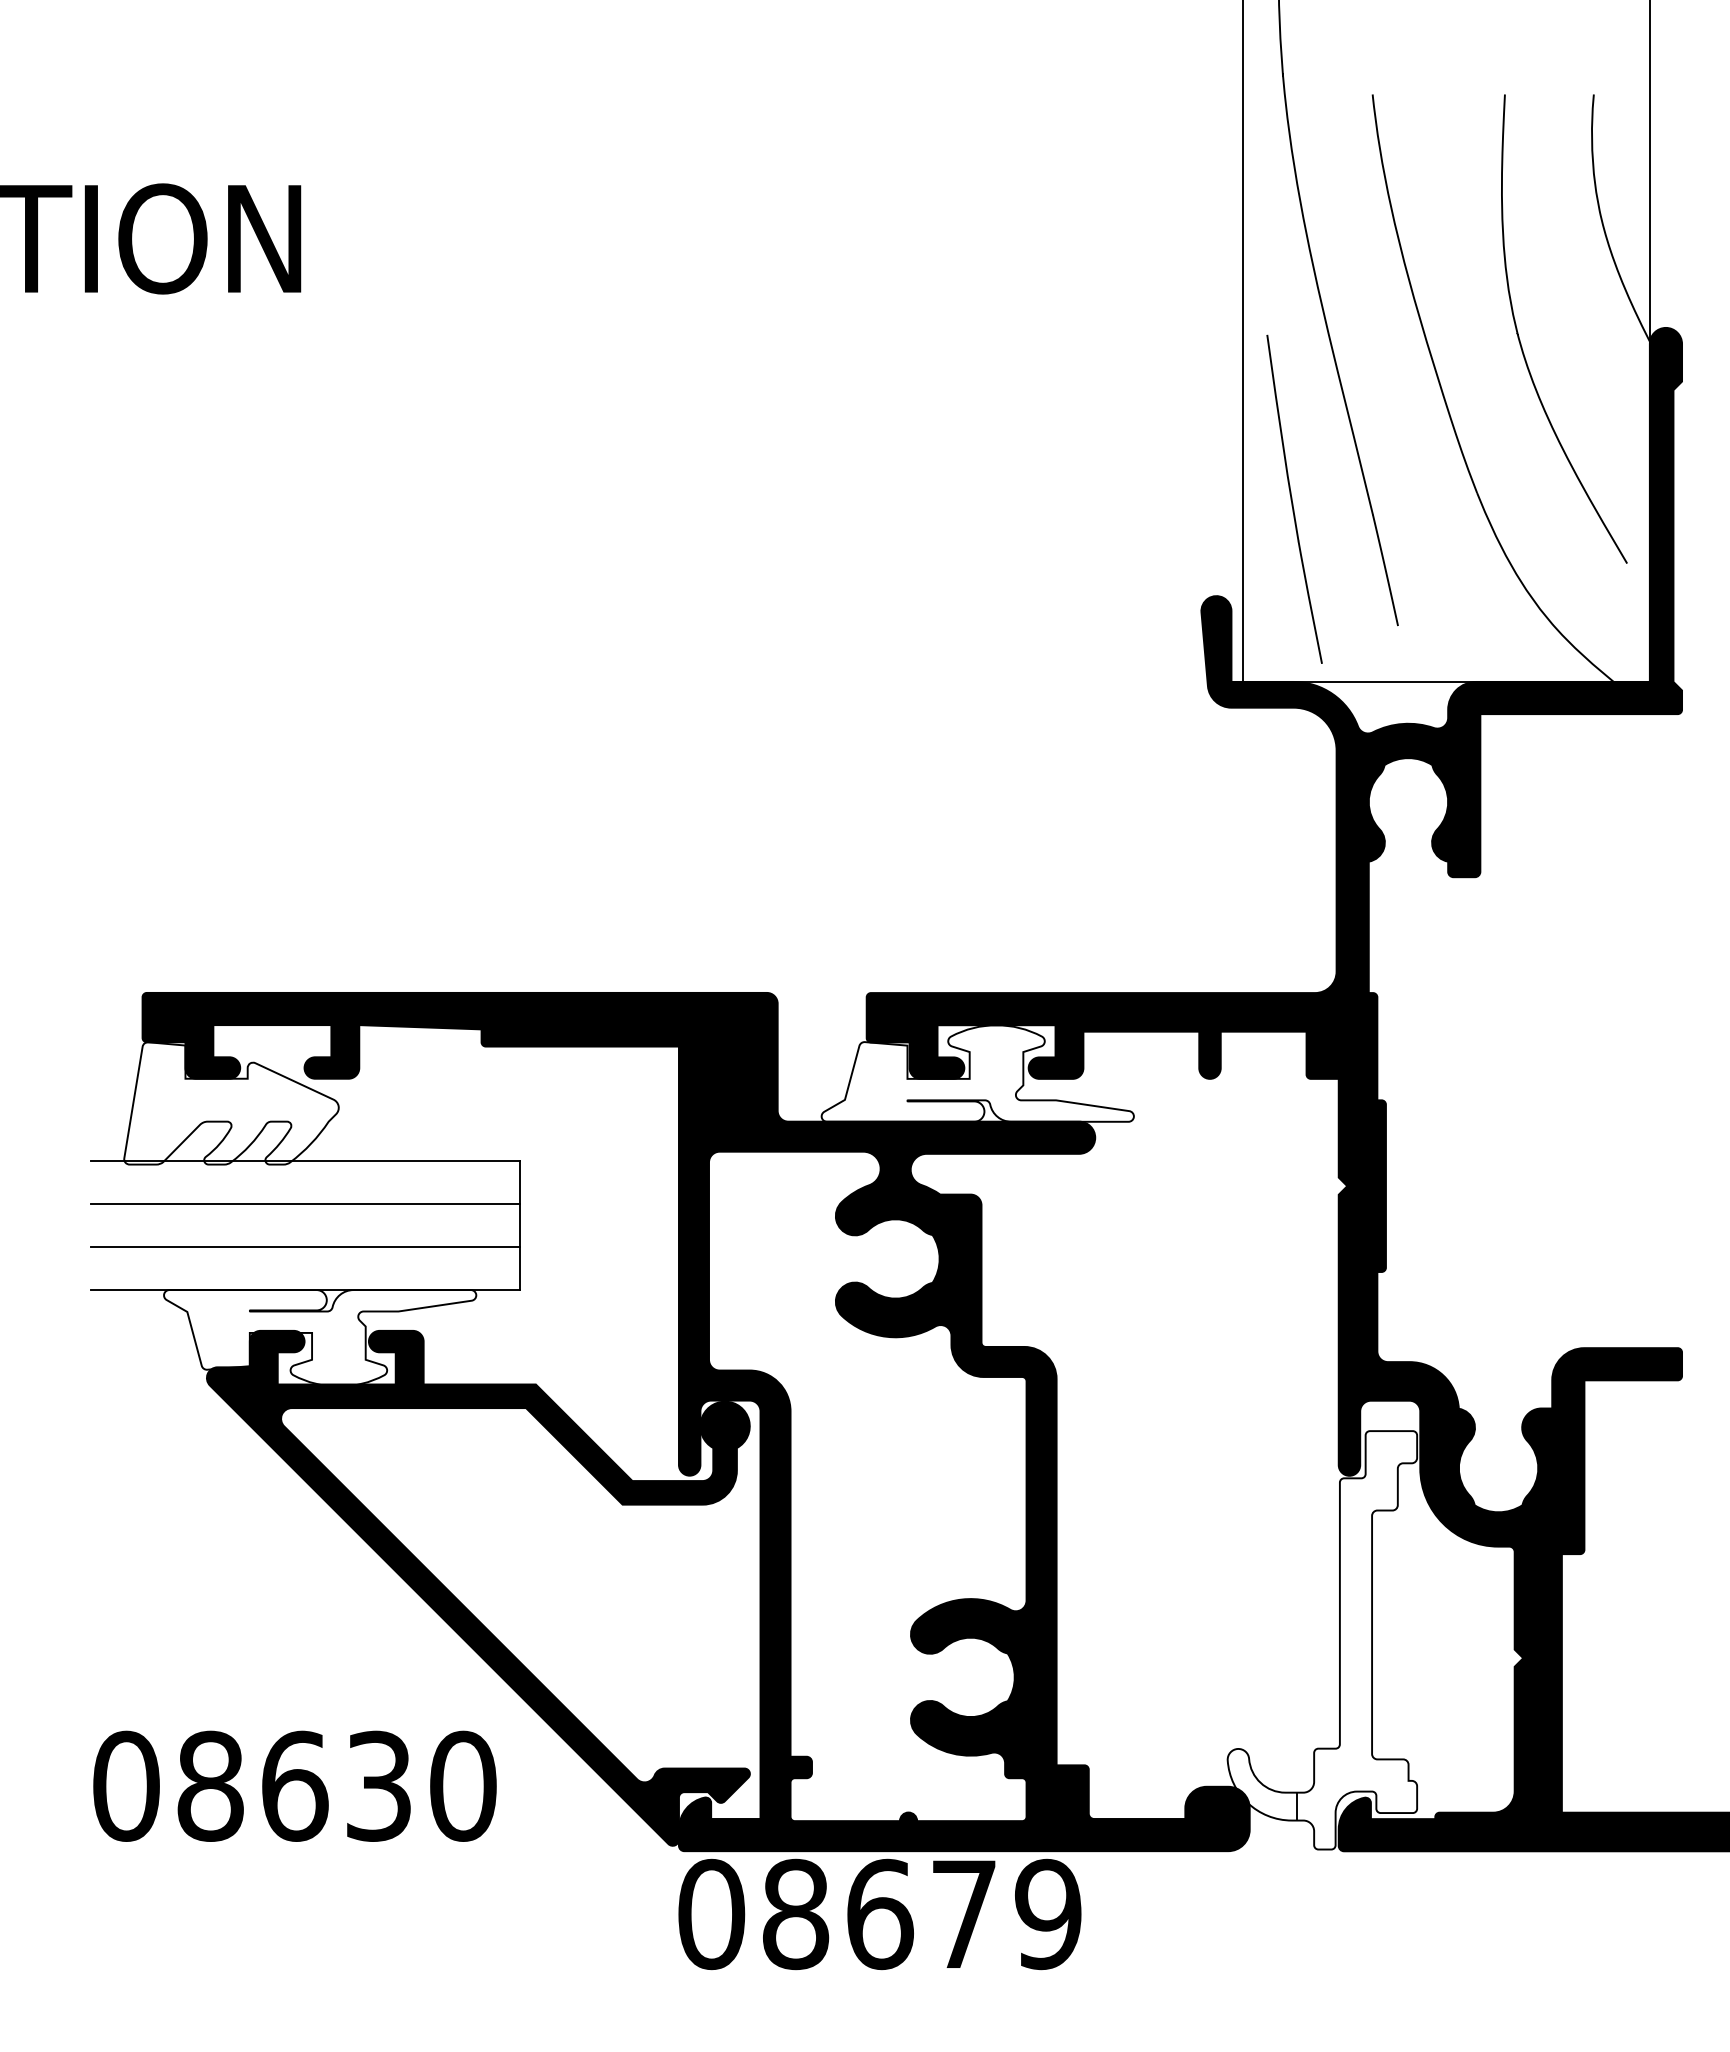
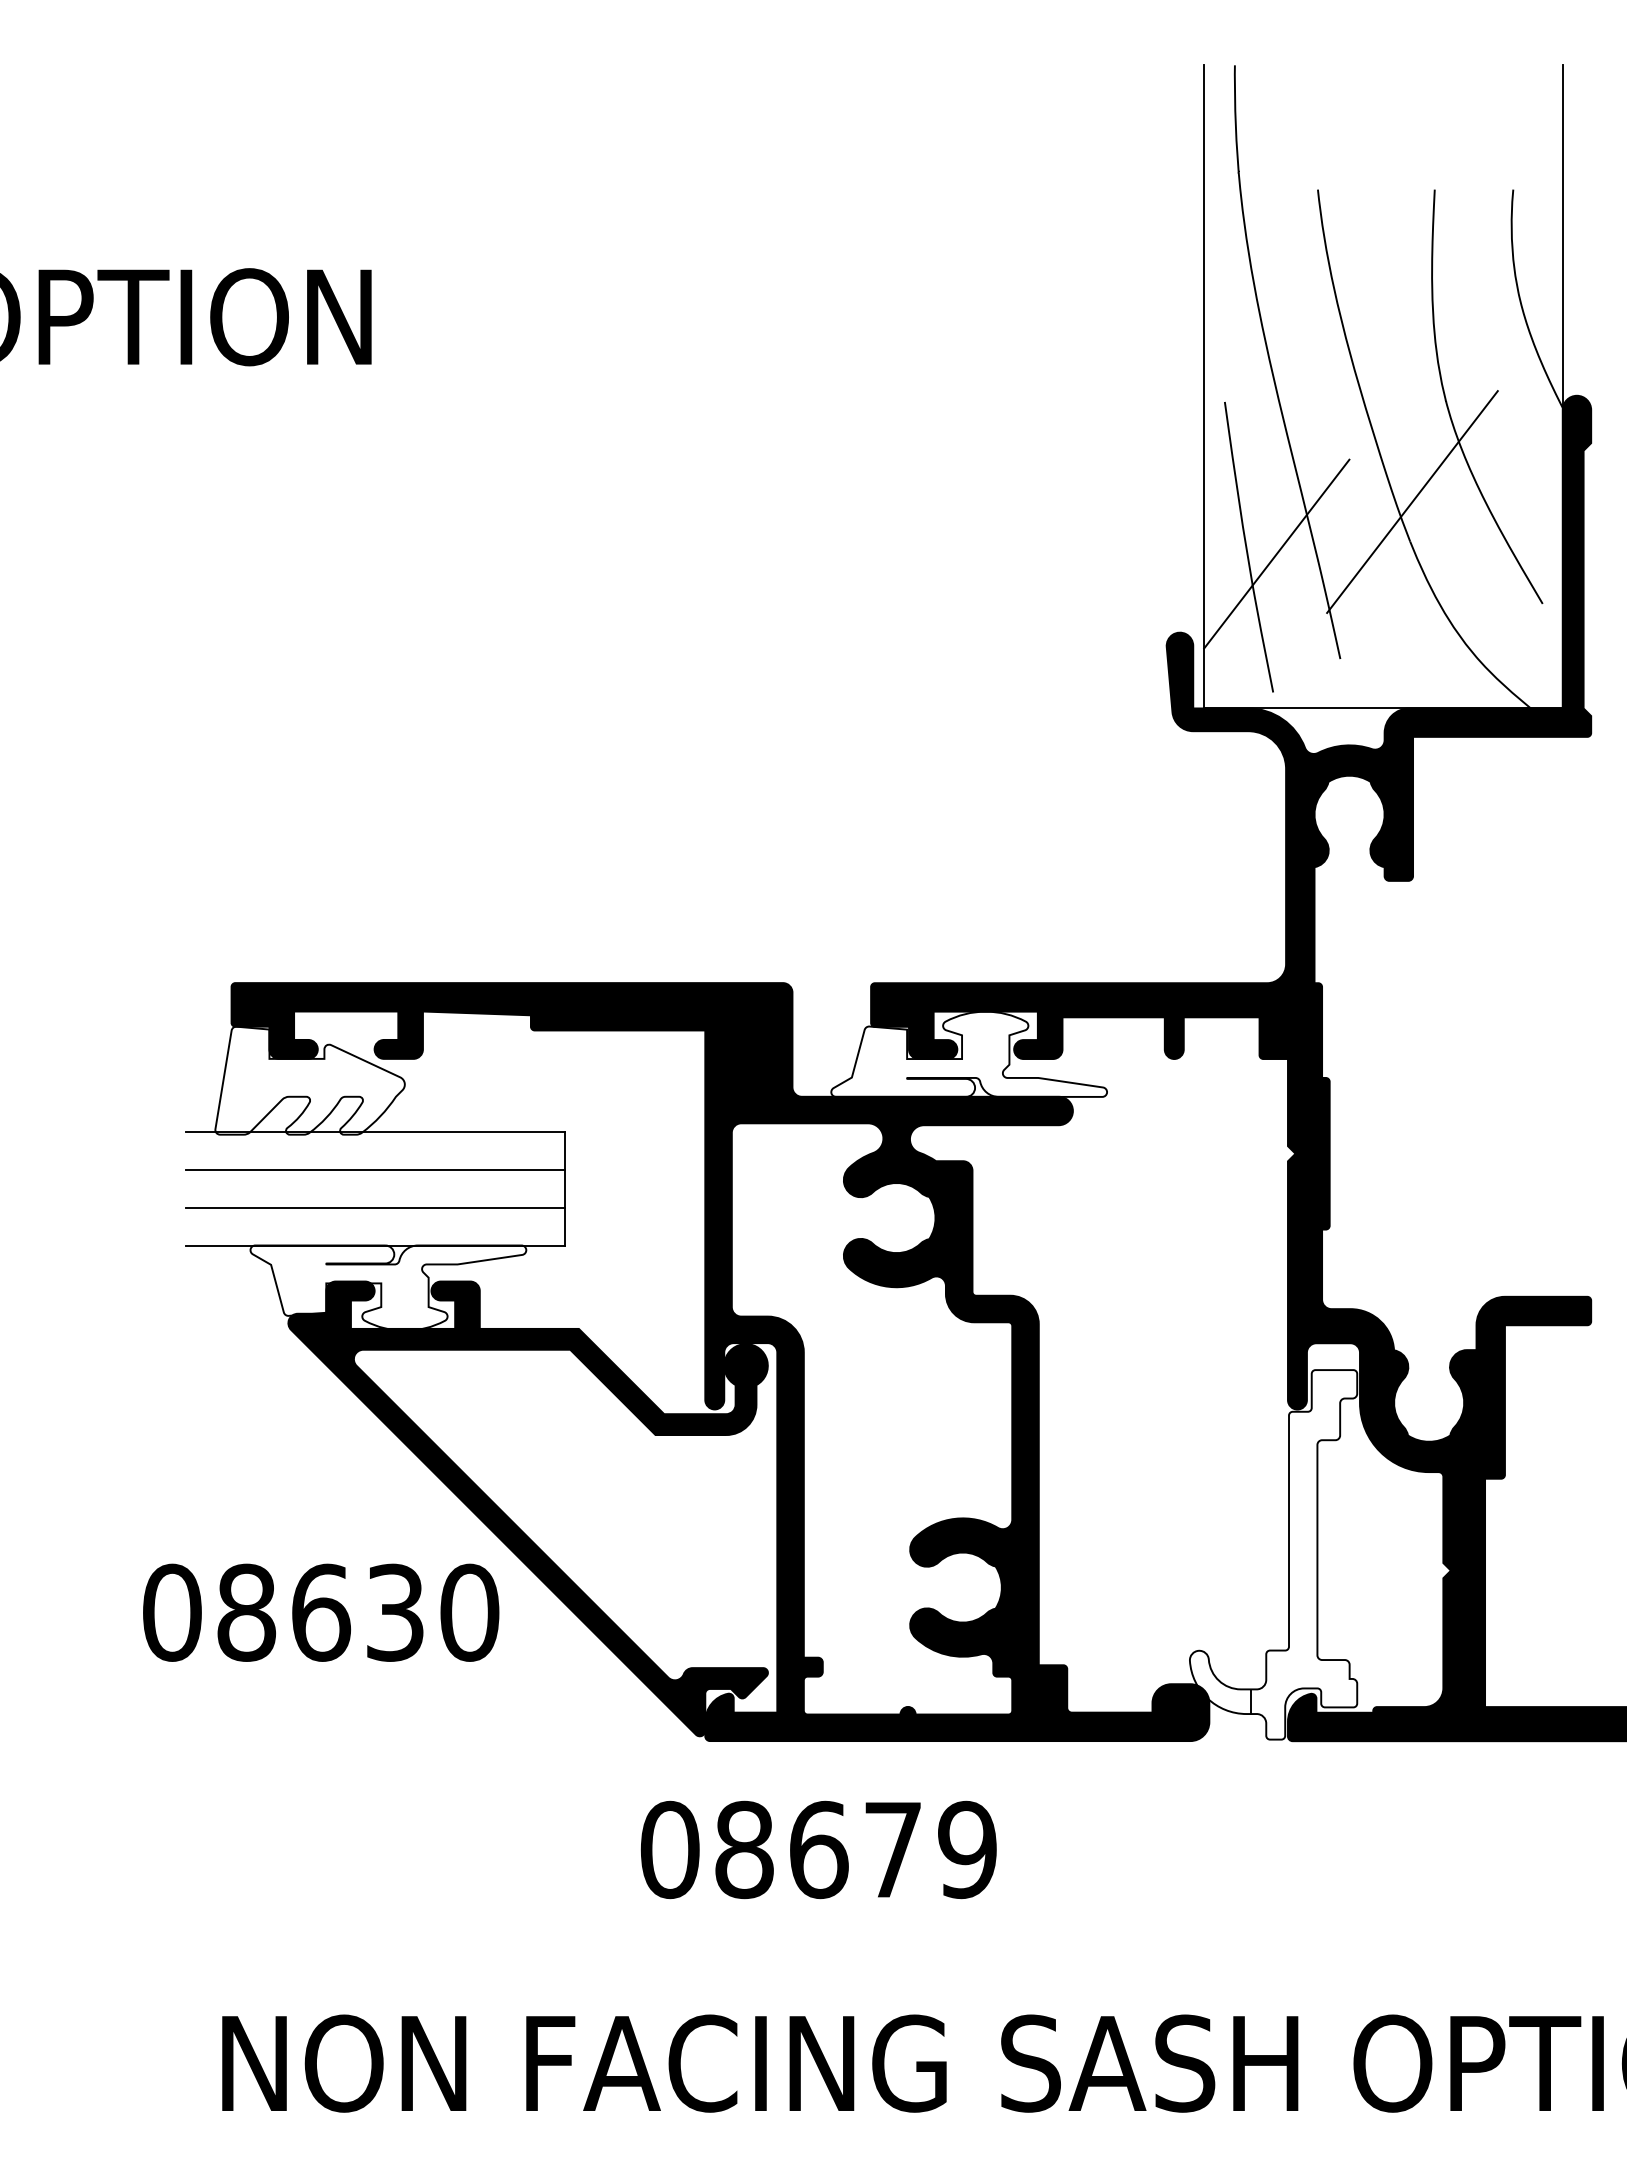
line: (1479, 447) -> (1412, 501), added
line: (1325, 506) -> (1276, 553), added
text: (295, 1785) -> (321, 1612), moved
text: (879, 1913) -> (818, 1849), moved

